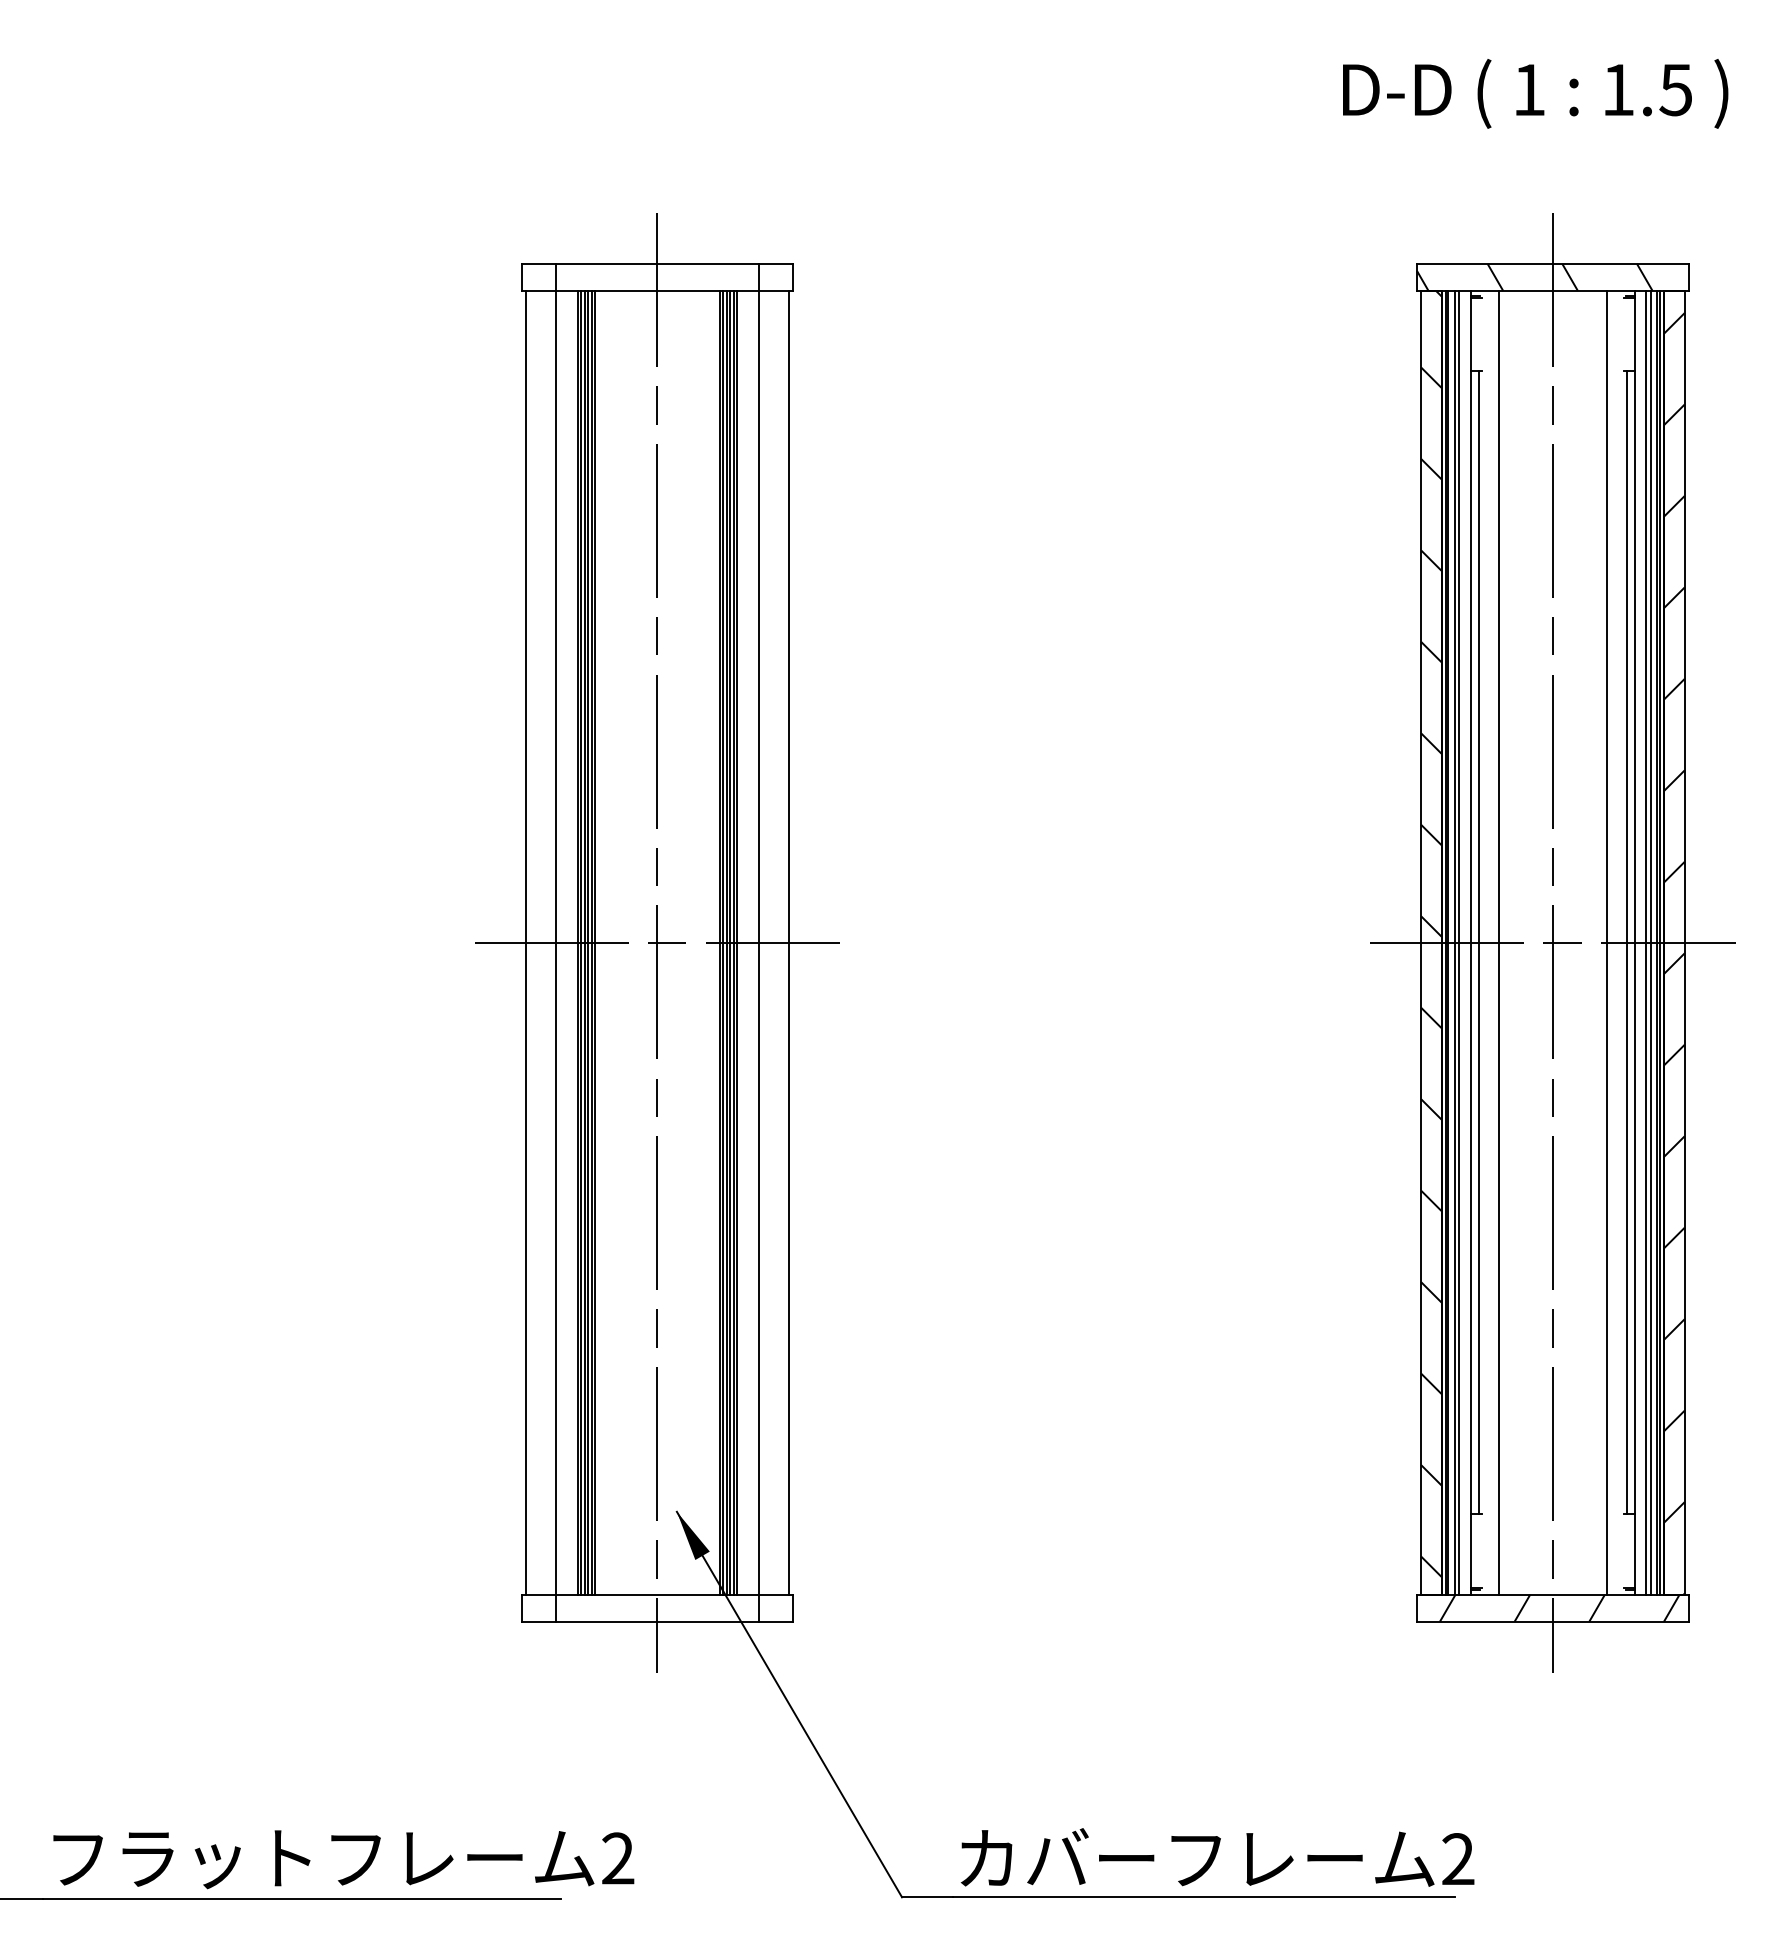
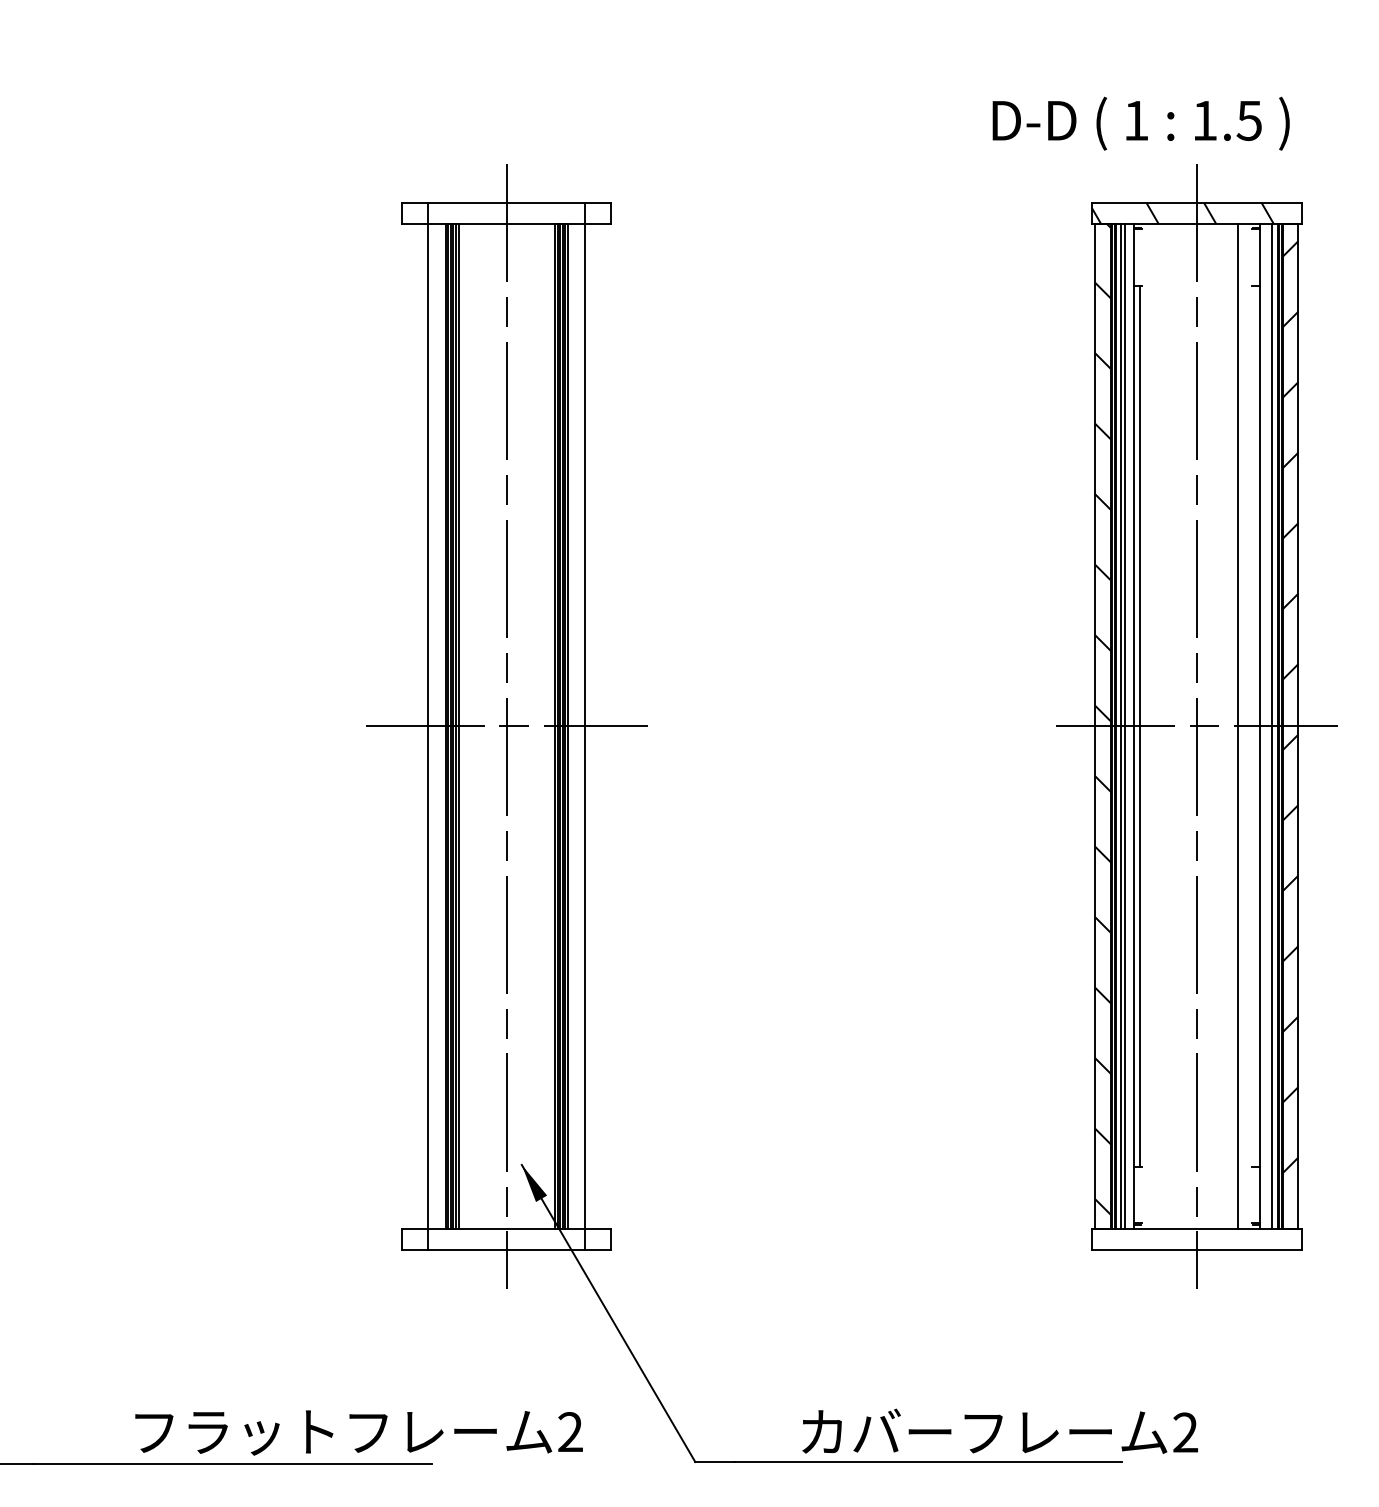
text: (1535, 93) -> (1141, 123), moved
line: (525, 942) -> (405, 726), removed
line: (789, 942) -> (608, 726), removed
line: (1499, 942) -> (1155, 726), removed
line: (1626, 942) -> (1253, 726), removed
line: (1646, 942) -> (1269, 726), removed
hatch: (1559, 1607) -> (1202, 1238), removed
text: (1217, 1857) -> (1000, 1431), moved
text: (343, 1859) -> (358, 1432), moved

